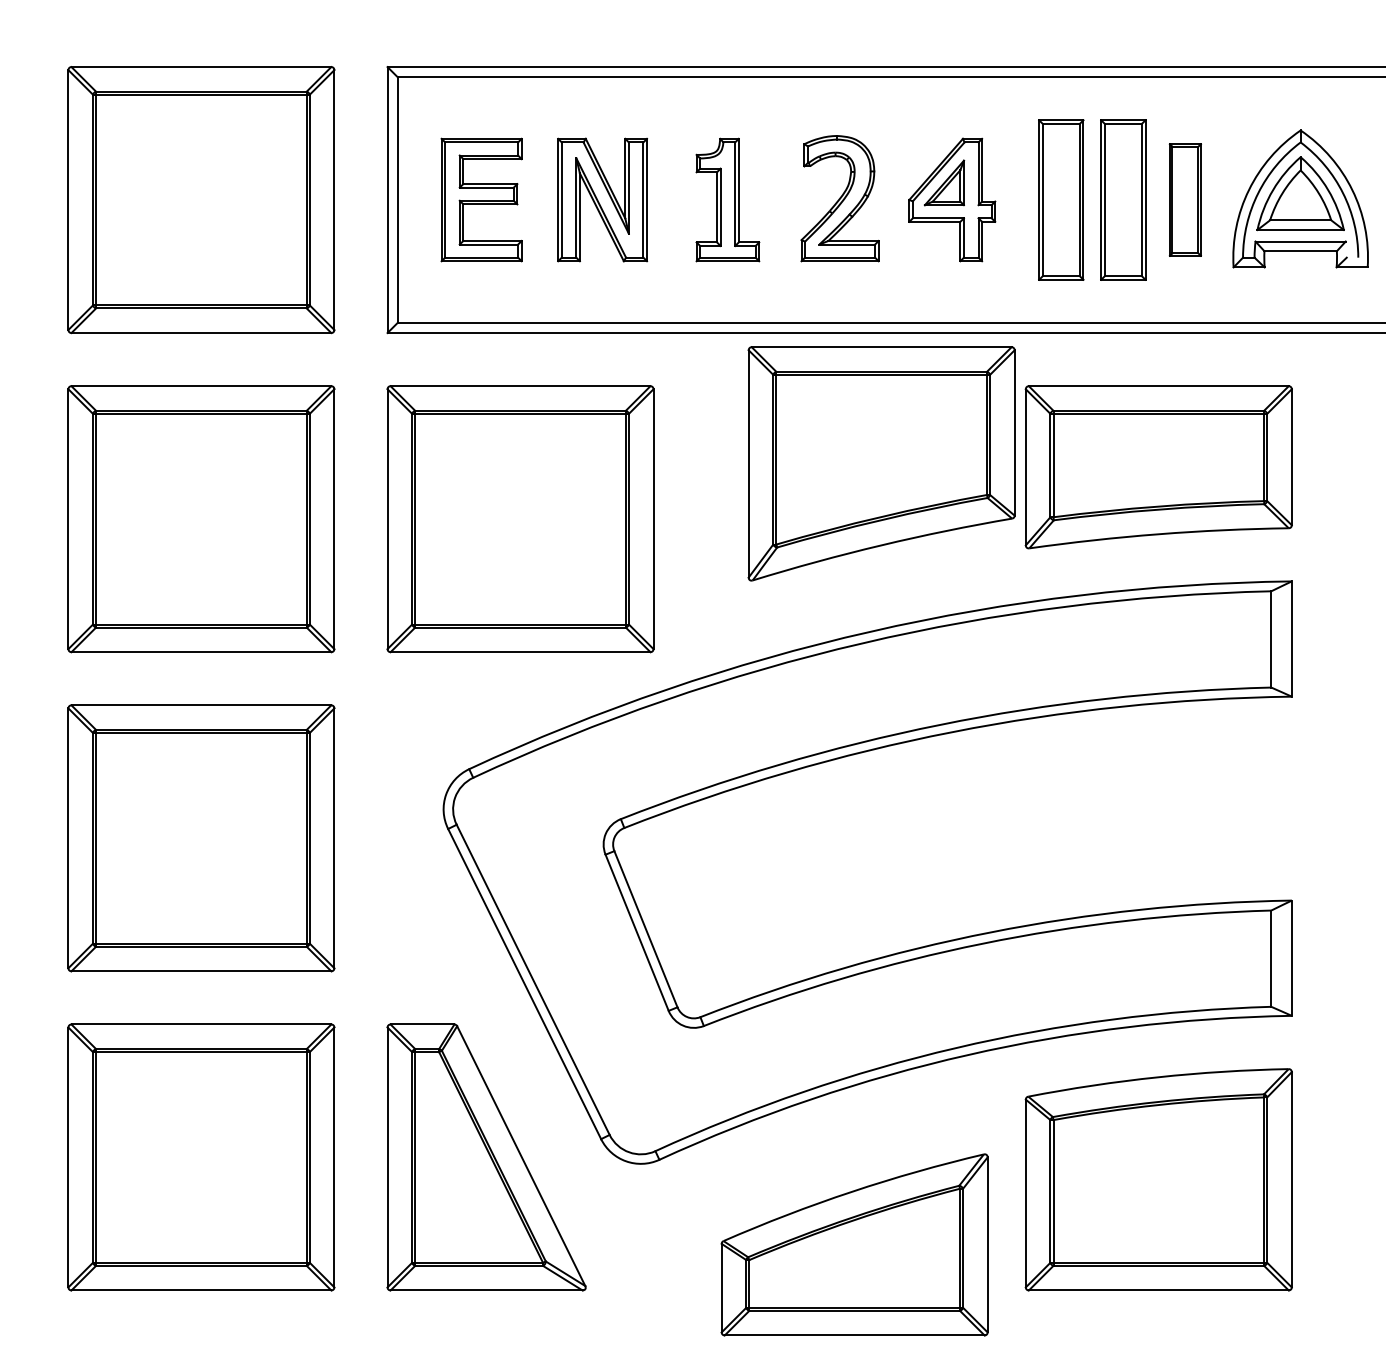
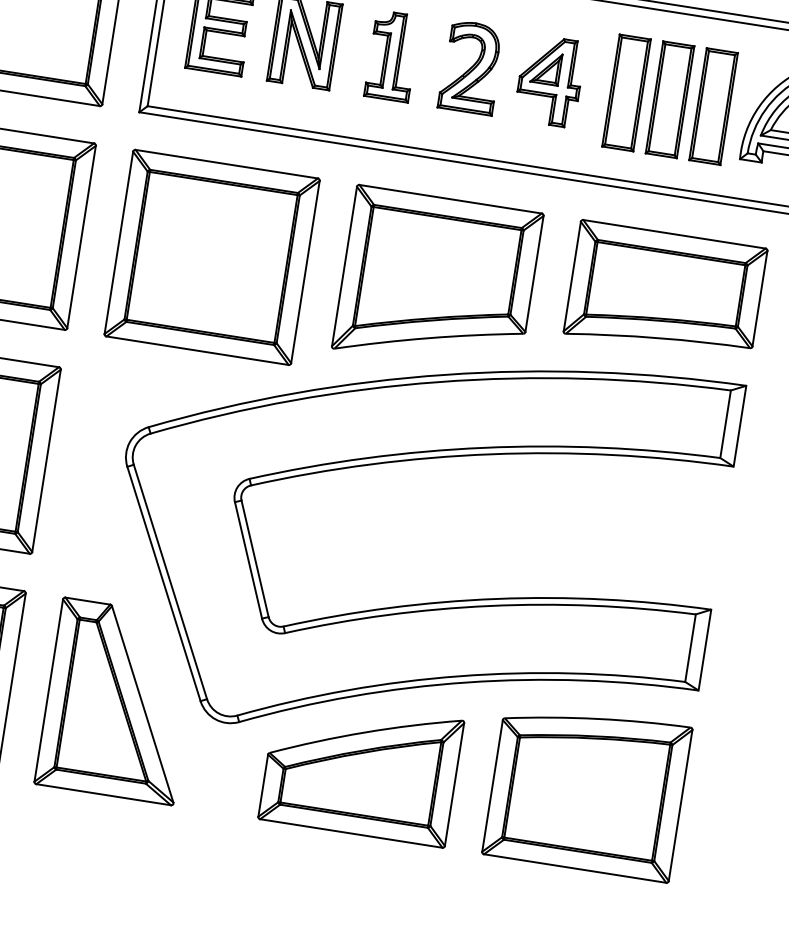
part: (1185, 199) -> (713, 106), size x1.43
part: (881, 463) -> (437, 280), moved
part: (854, 1244) -> (361, 769), moved

